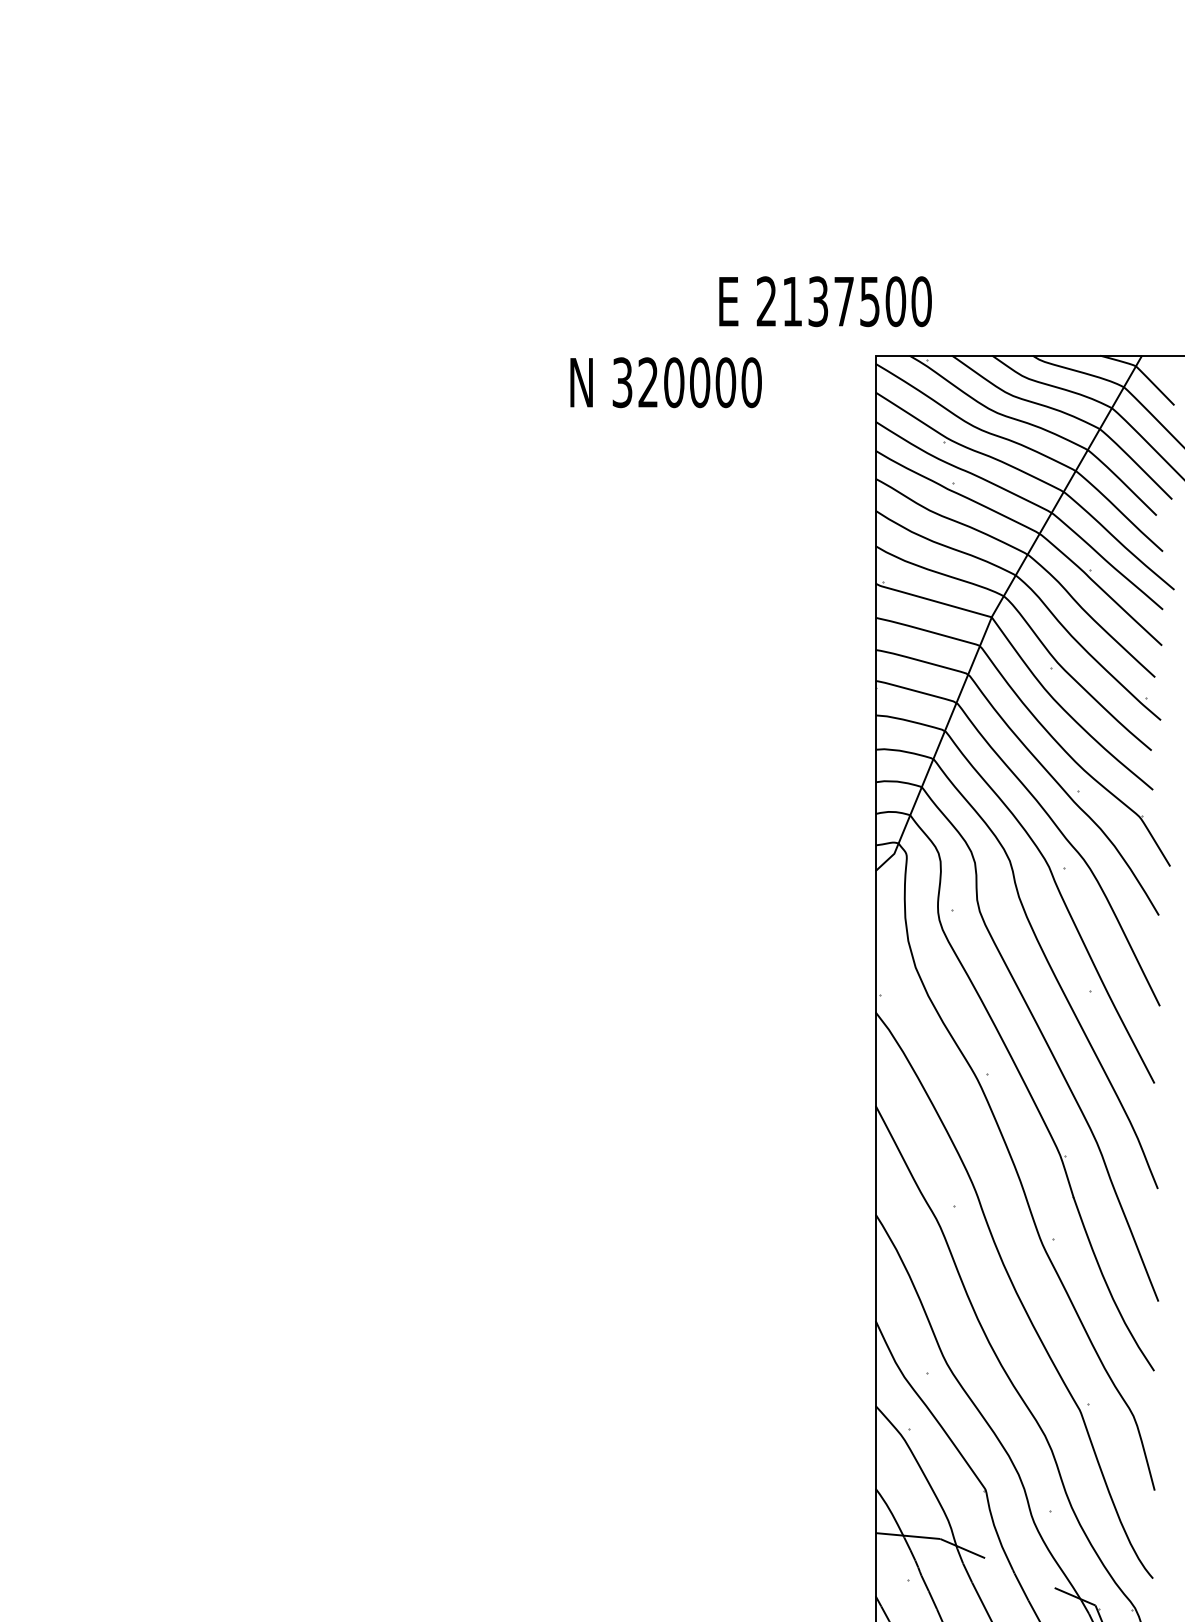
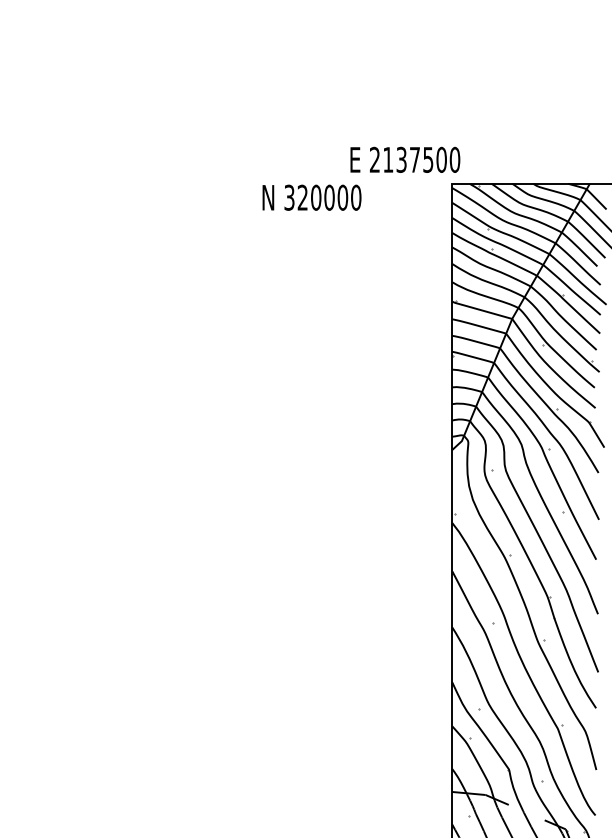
text: (825, 300) -> (405, 159), moved
text: (665, 382) -> (311, 197), moved

